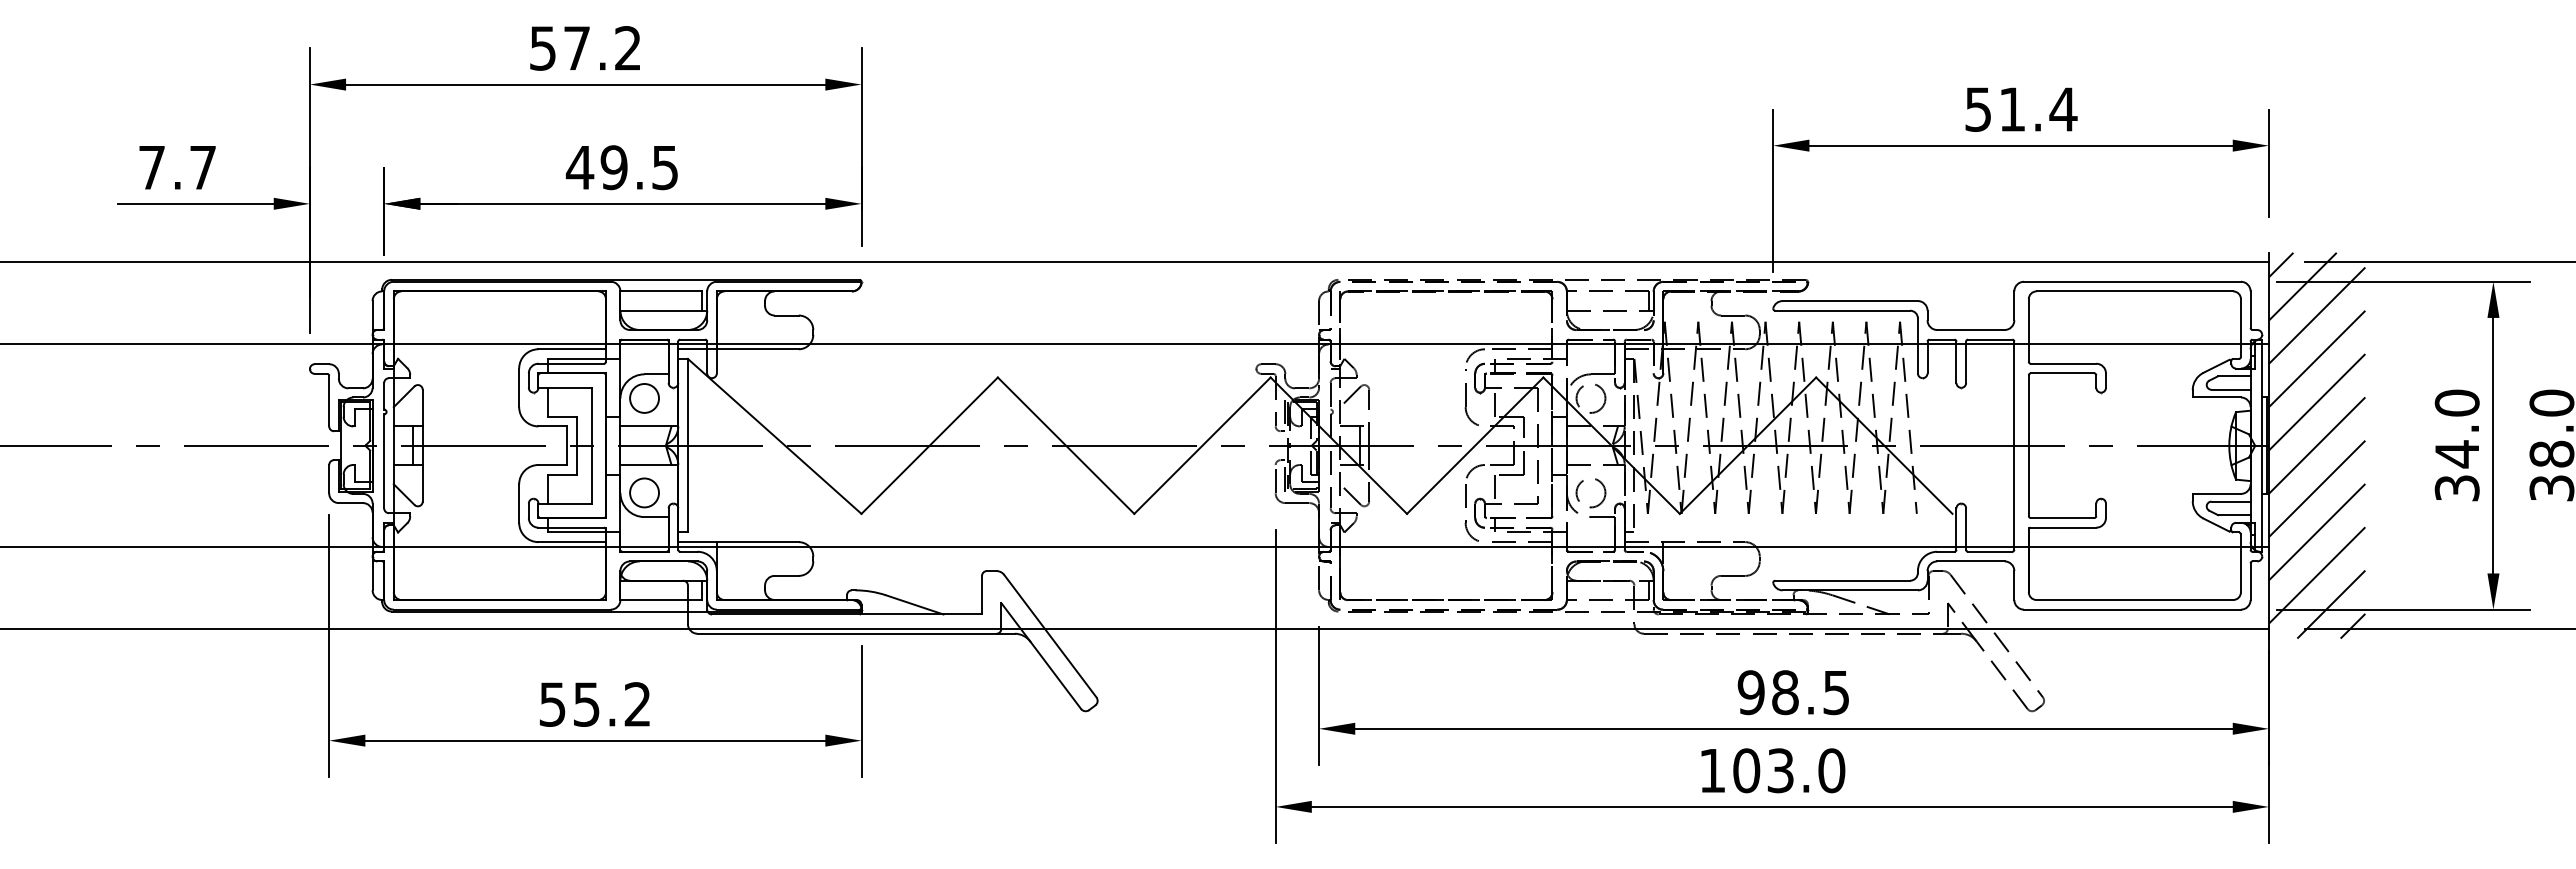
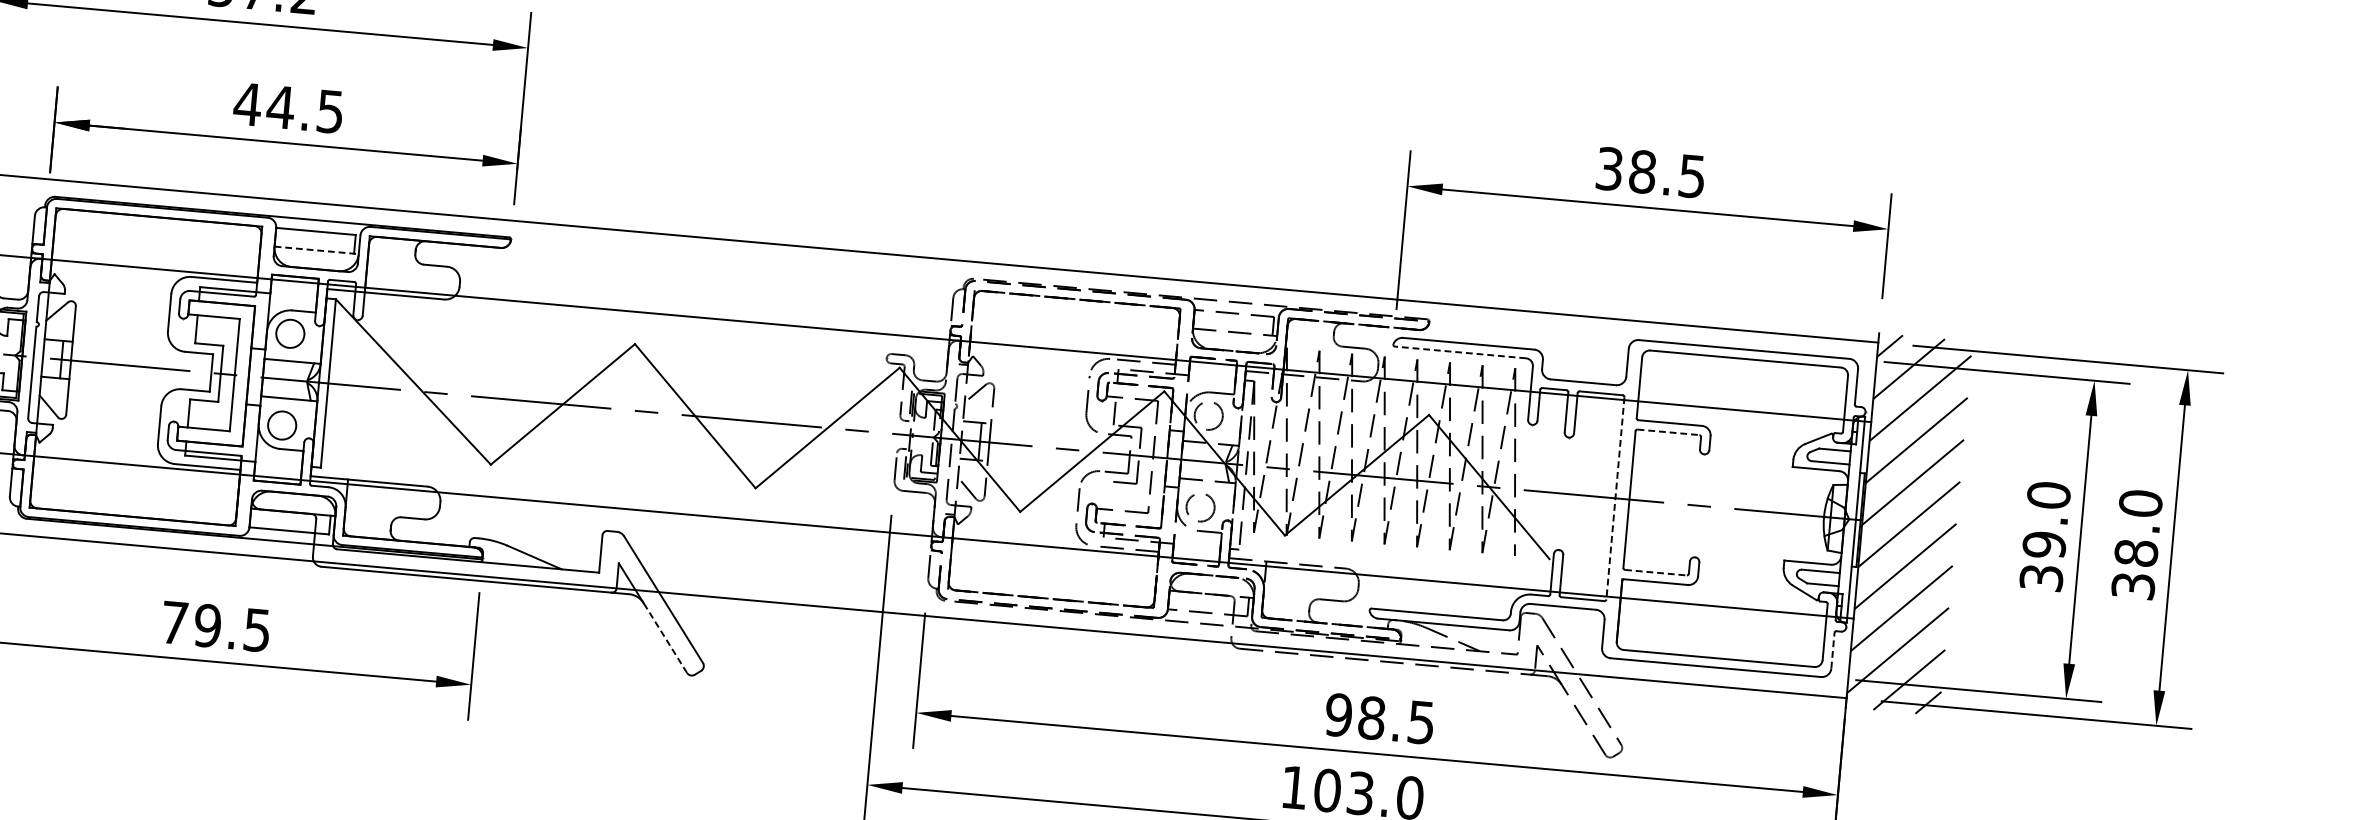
text: (2021, 109) -> (1651, 172), 51.4 -> 38.5
text: (614, 167) -> (281, 107), 49.5 -> 44.5
line: (664, 310) -> (317, 250), solid -> dashed
line: (1842, 310) -> (1460, 352), solid -> dashed
line: (2062, 373) -> (1668, 432), solid -> dashed
line: (2014, 446) -> (1615, 499), solid -> dashed
text: (2456, 454) -> (2043, 545), 34.0 -> 39.0
line: (1494, 488) -> (1107, 494), removed
line: (2062, 518) -> (1655, 573), solid -> dashed
line: (2250, 581) -> (1832, 650), solid -> dashed
line: (1055, 674) -> (665, 637), solid -> dashed
text: (594, 704) -> (215, 626), 55.2 -> 79.5

